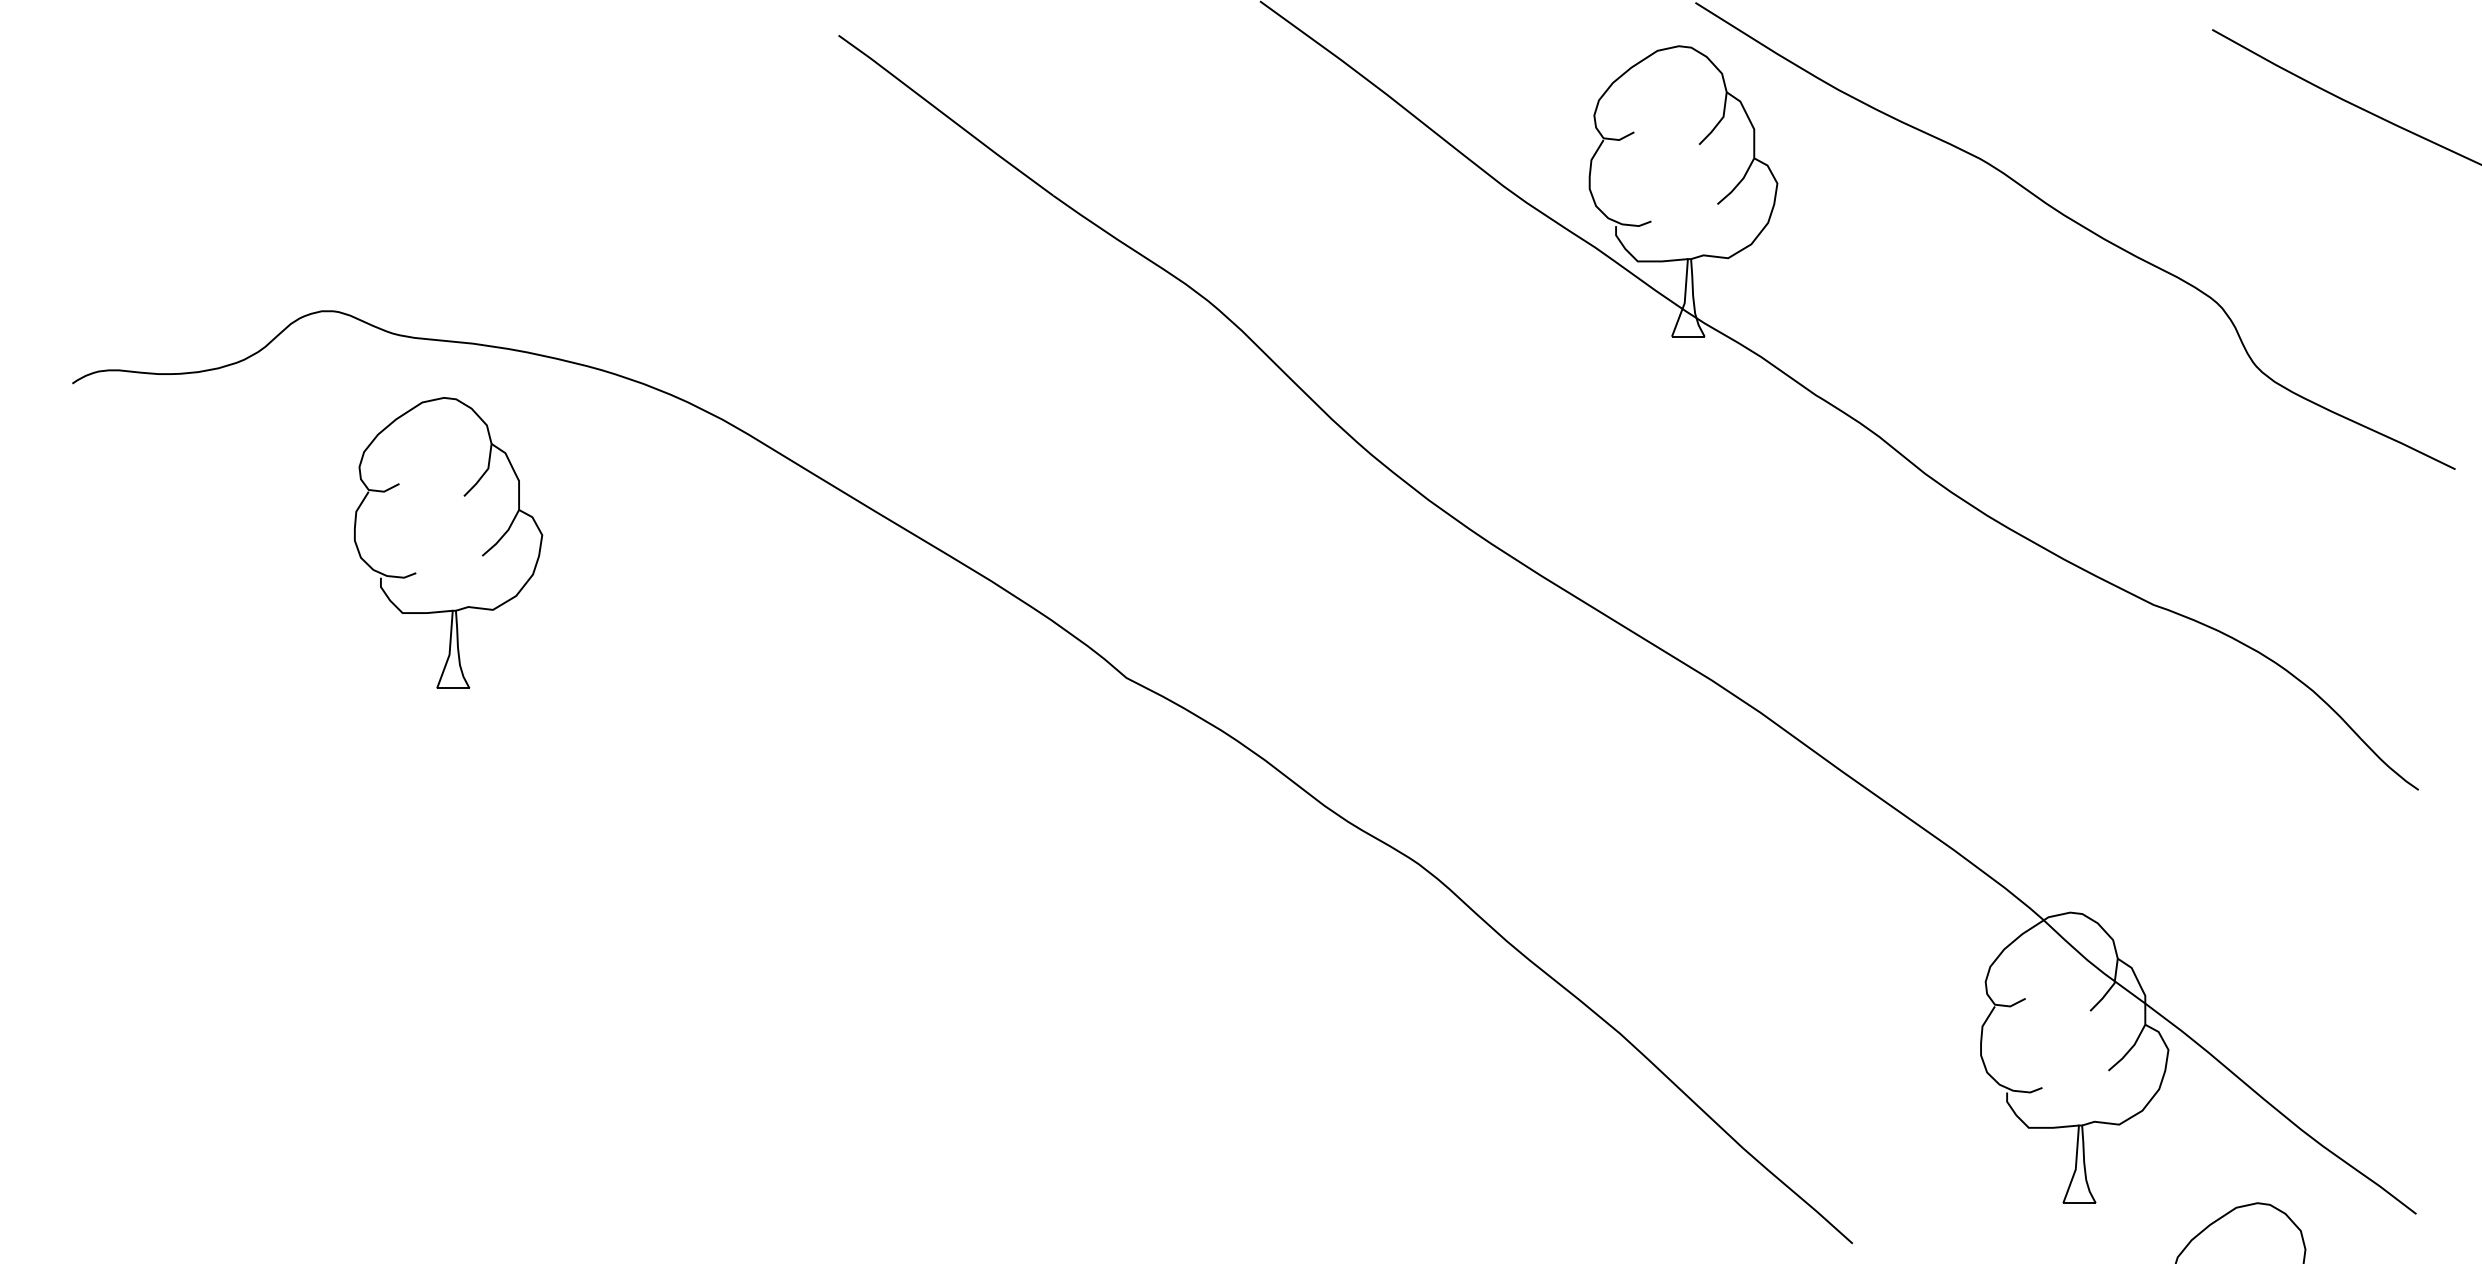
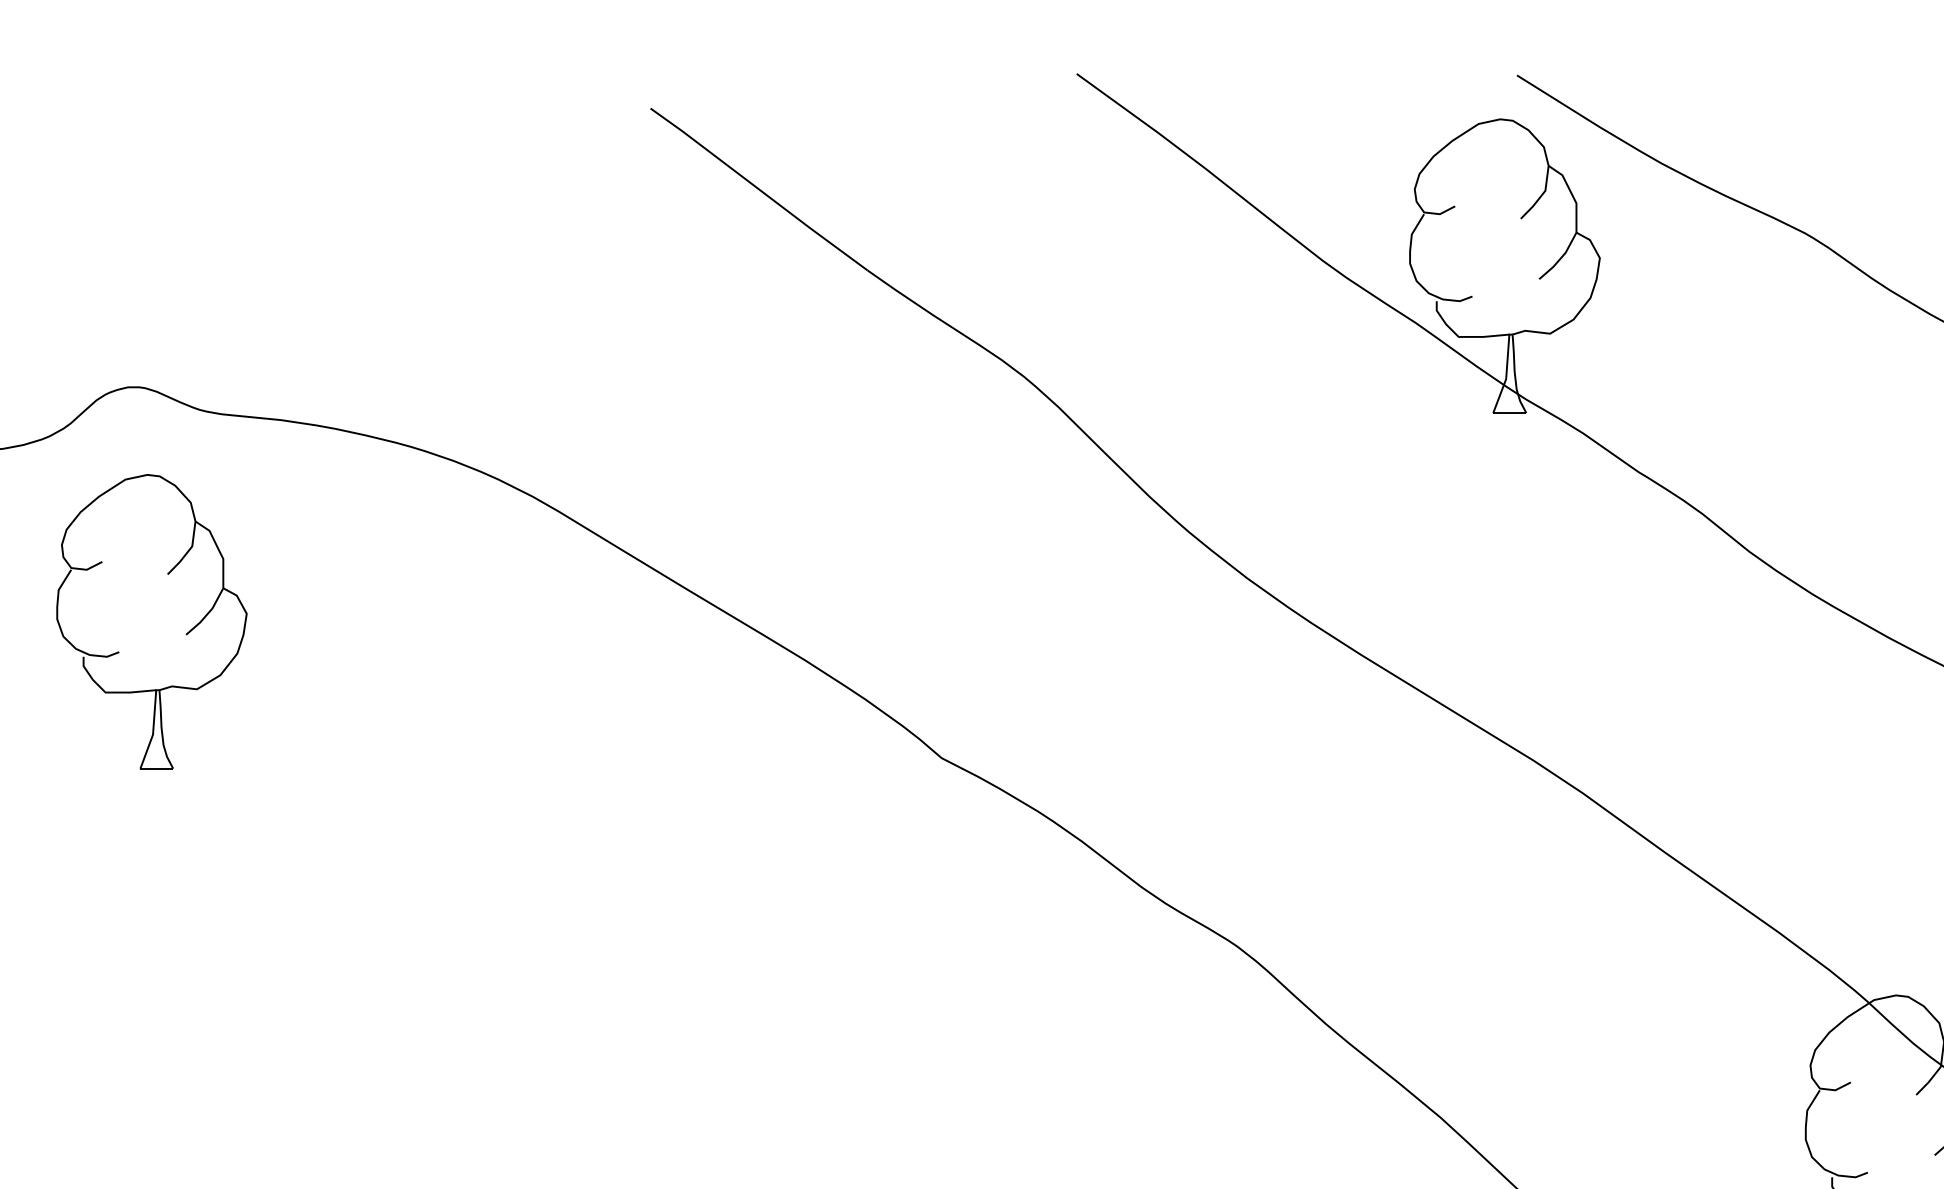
part: (482, 554) -> (186, 633), moved

